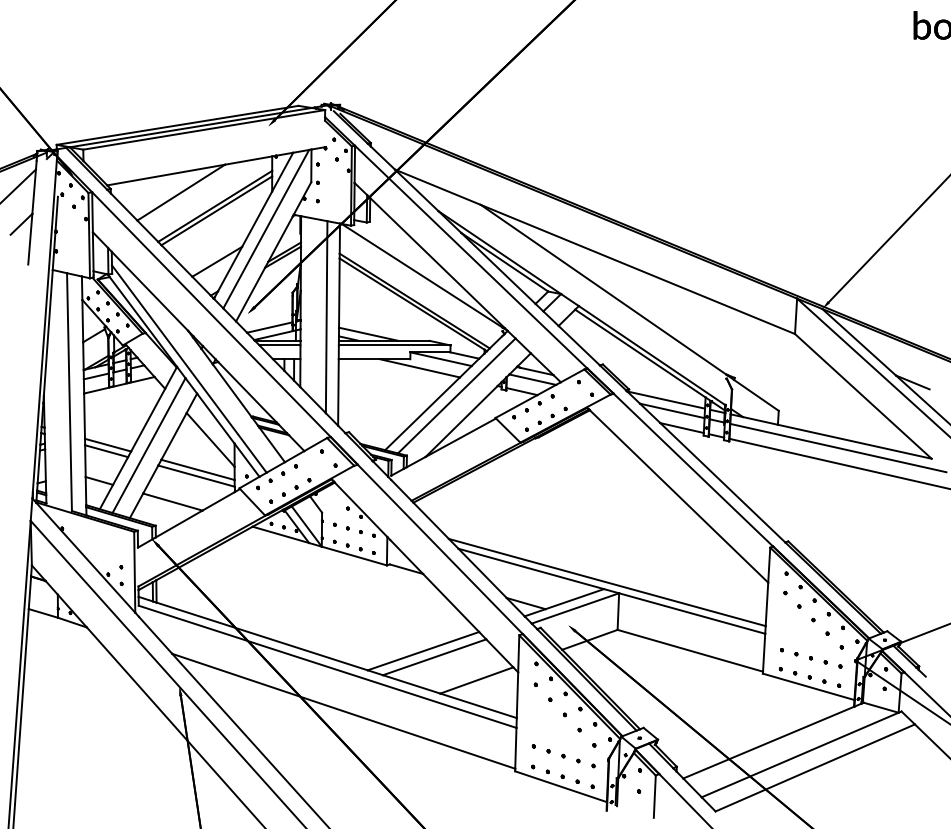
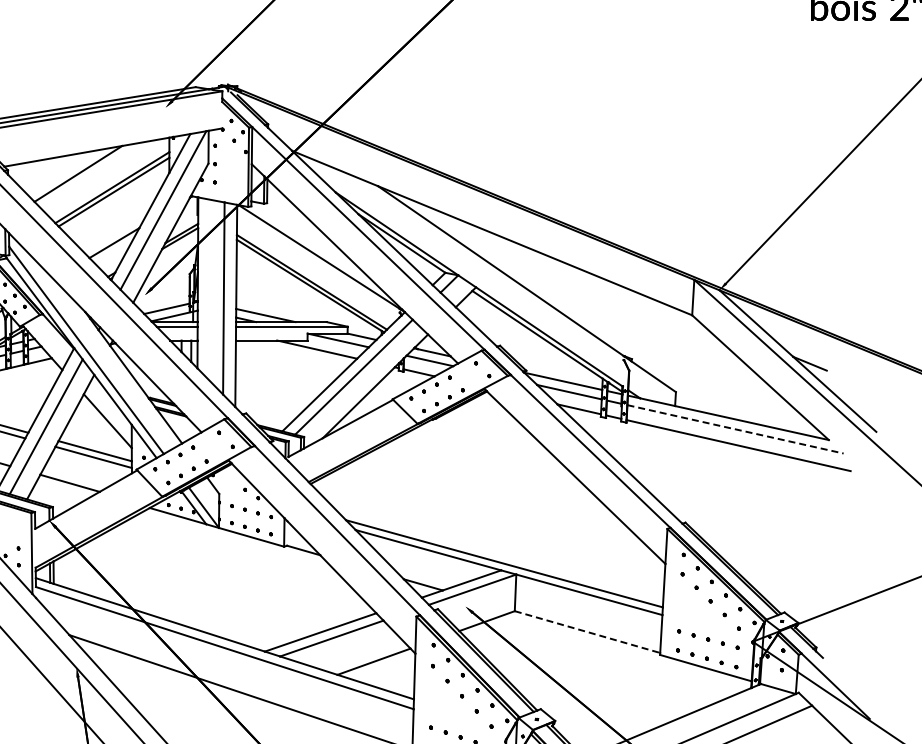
line: (838, 448) -> (735, 429), solid -> dashed
line: (690, 650) -> (587, 631), solid -> dashed

